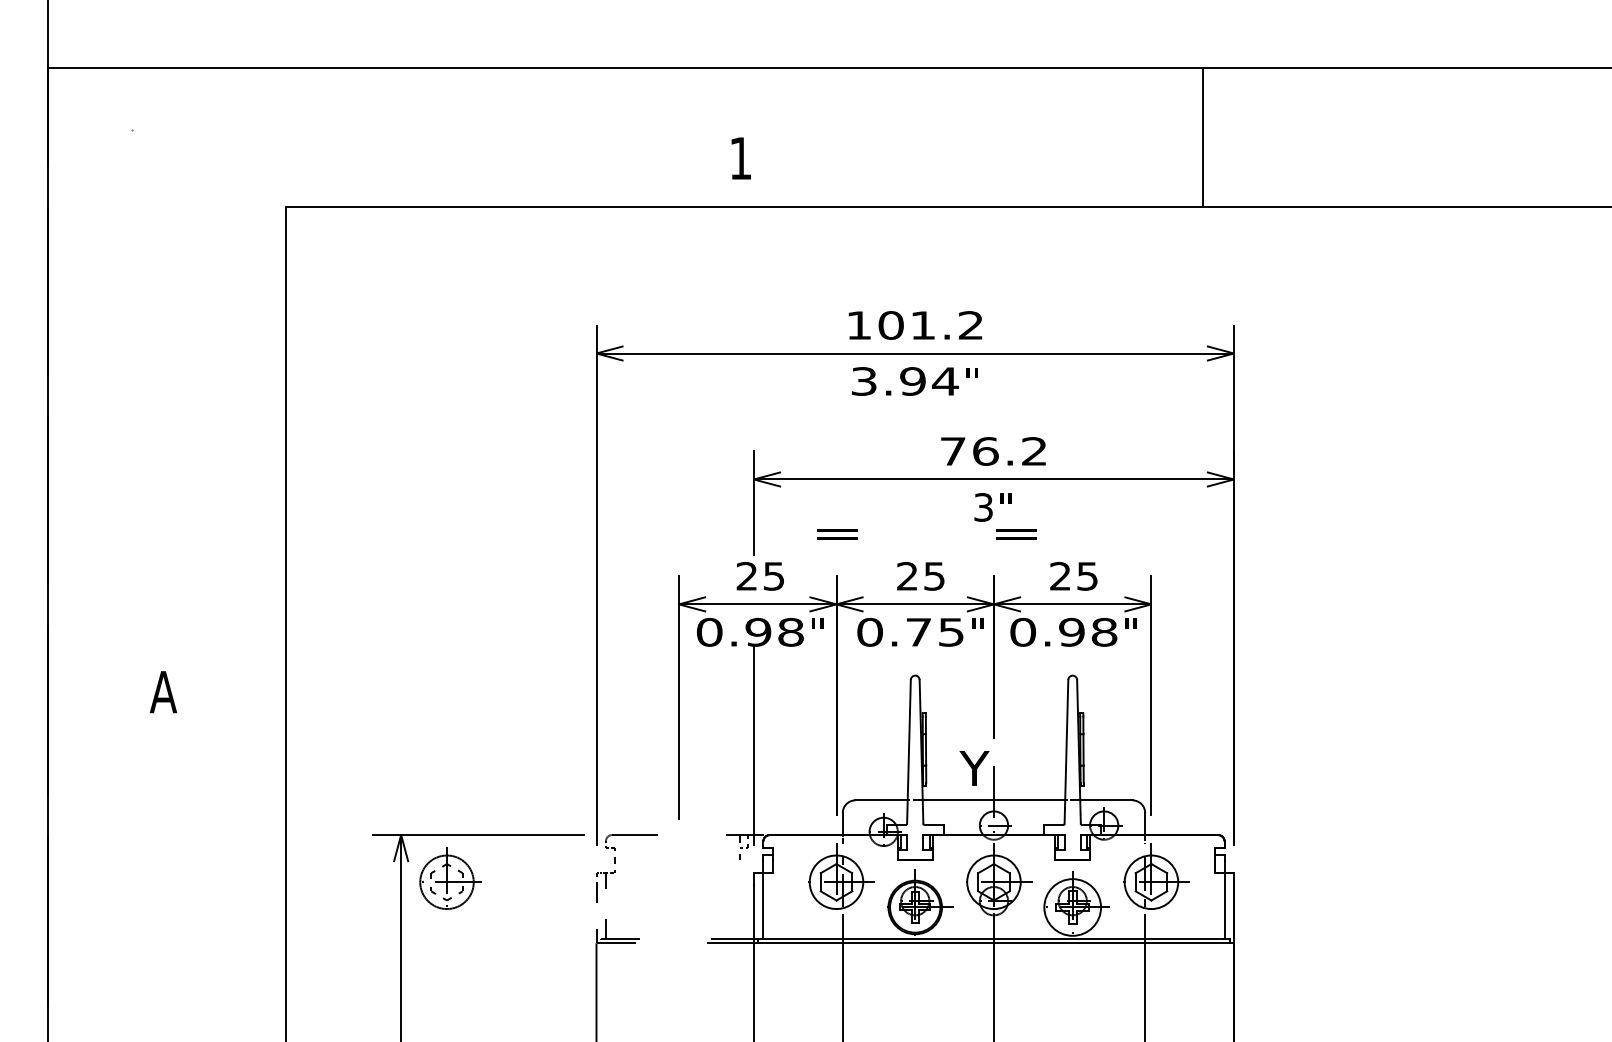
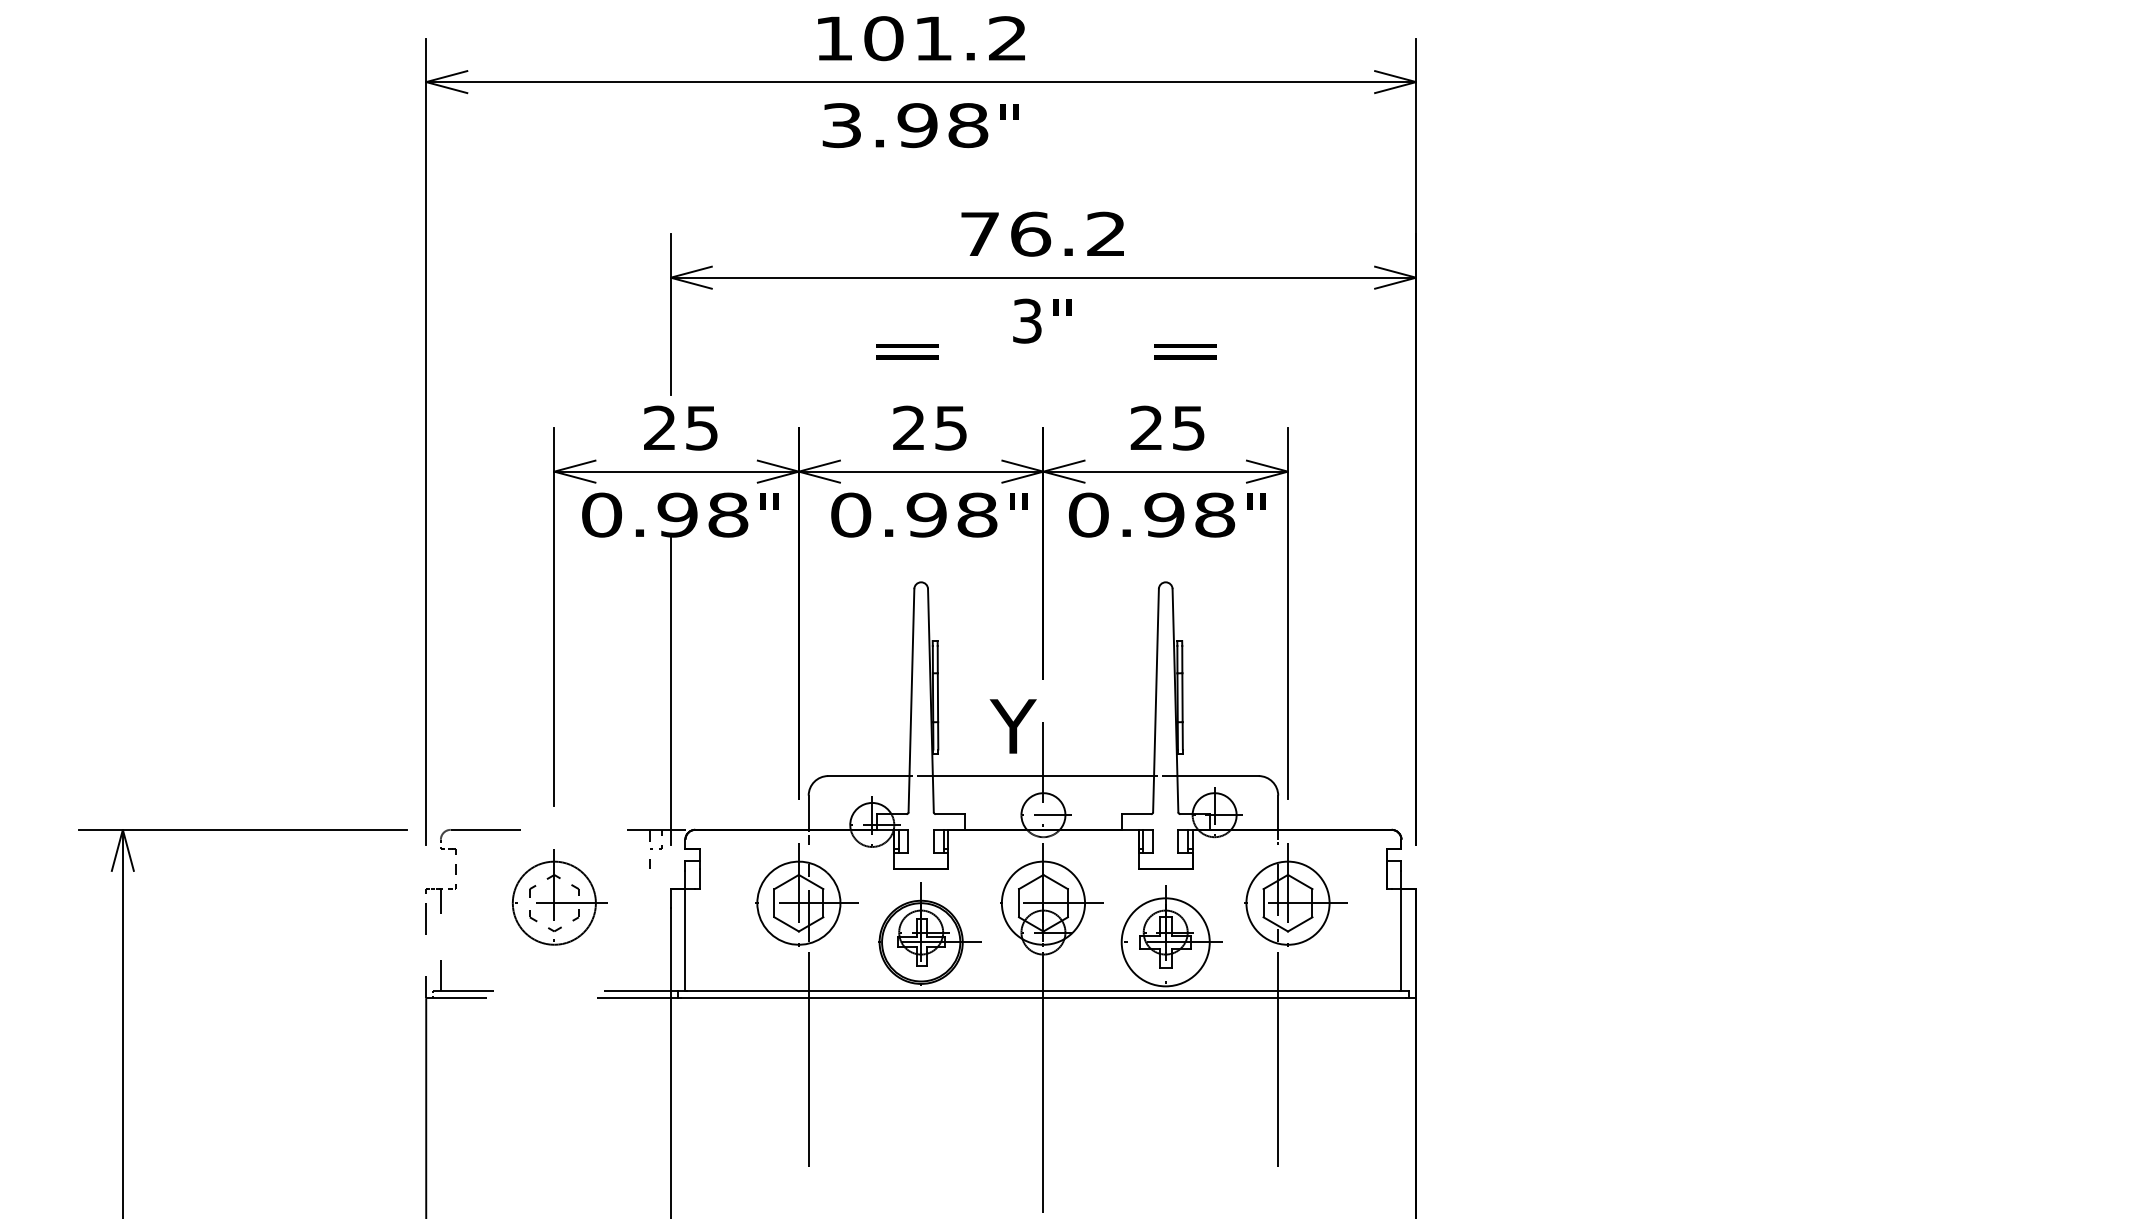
text: (944, 381) -> (966, 125), 3.94 -> 3.98
text: (926, 534) -> (1045, 352), moved
text: (935, 631) -> (952, 513), 0.75 -> 0.98
part: (450, 878) -> (559, 897), moved

